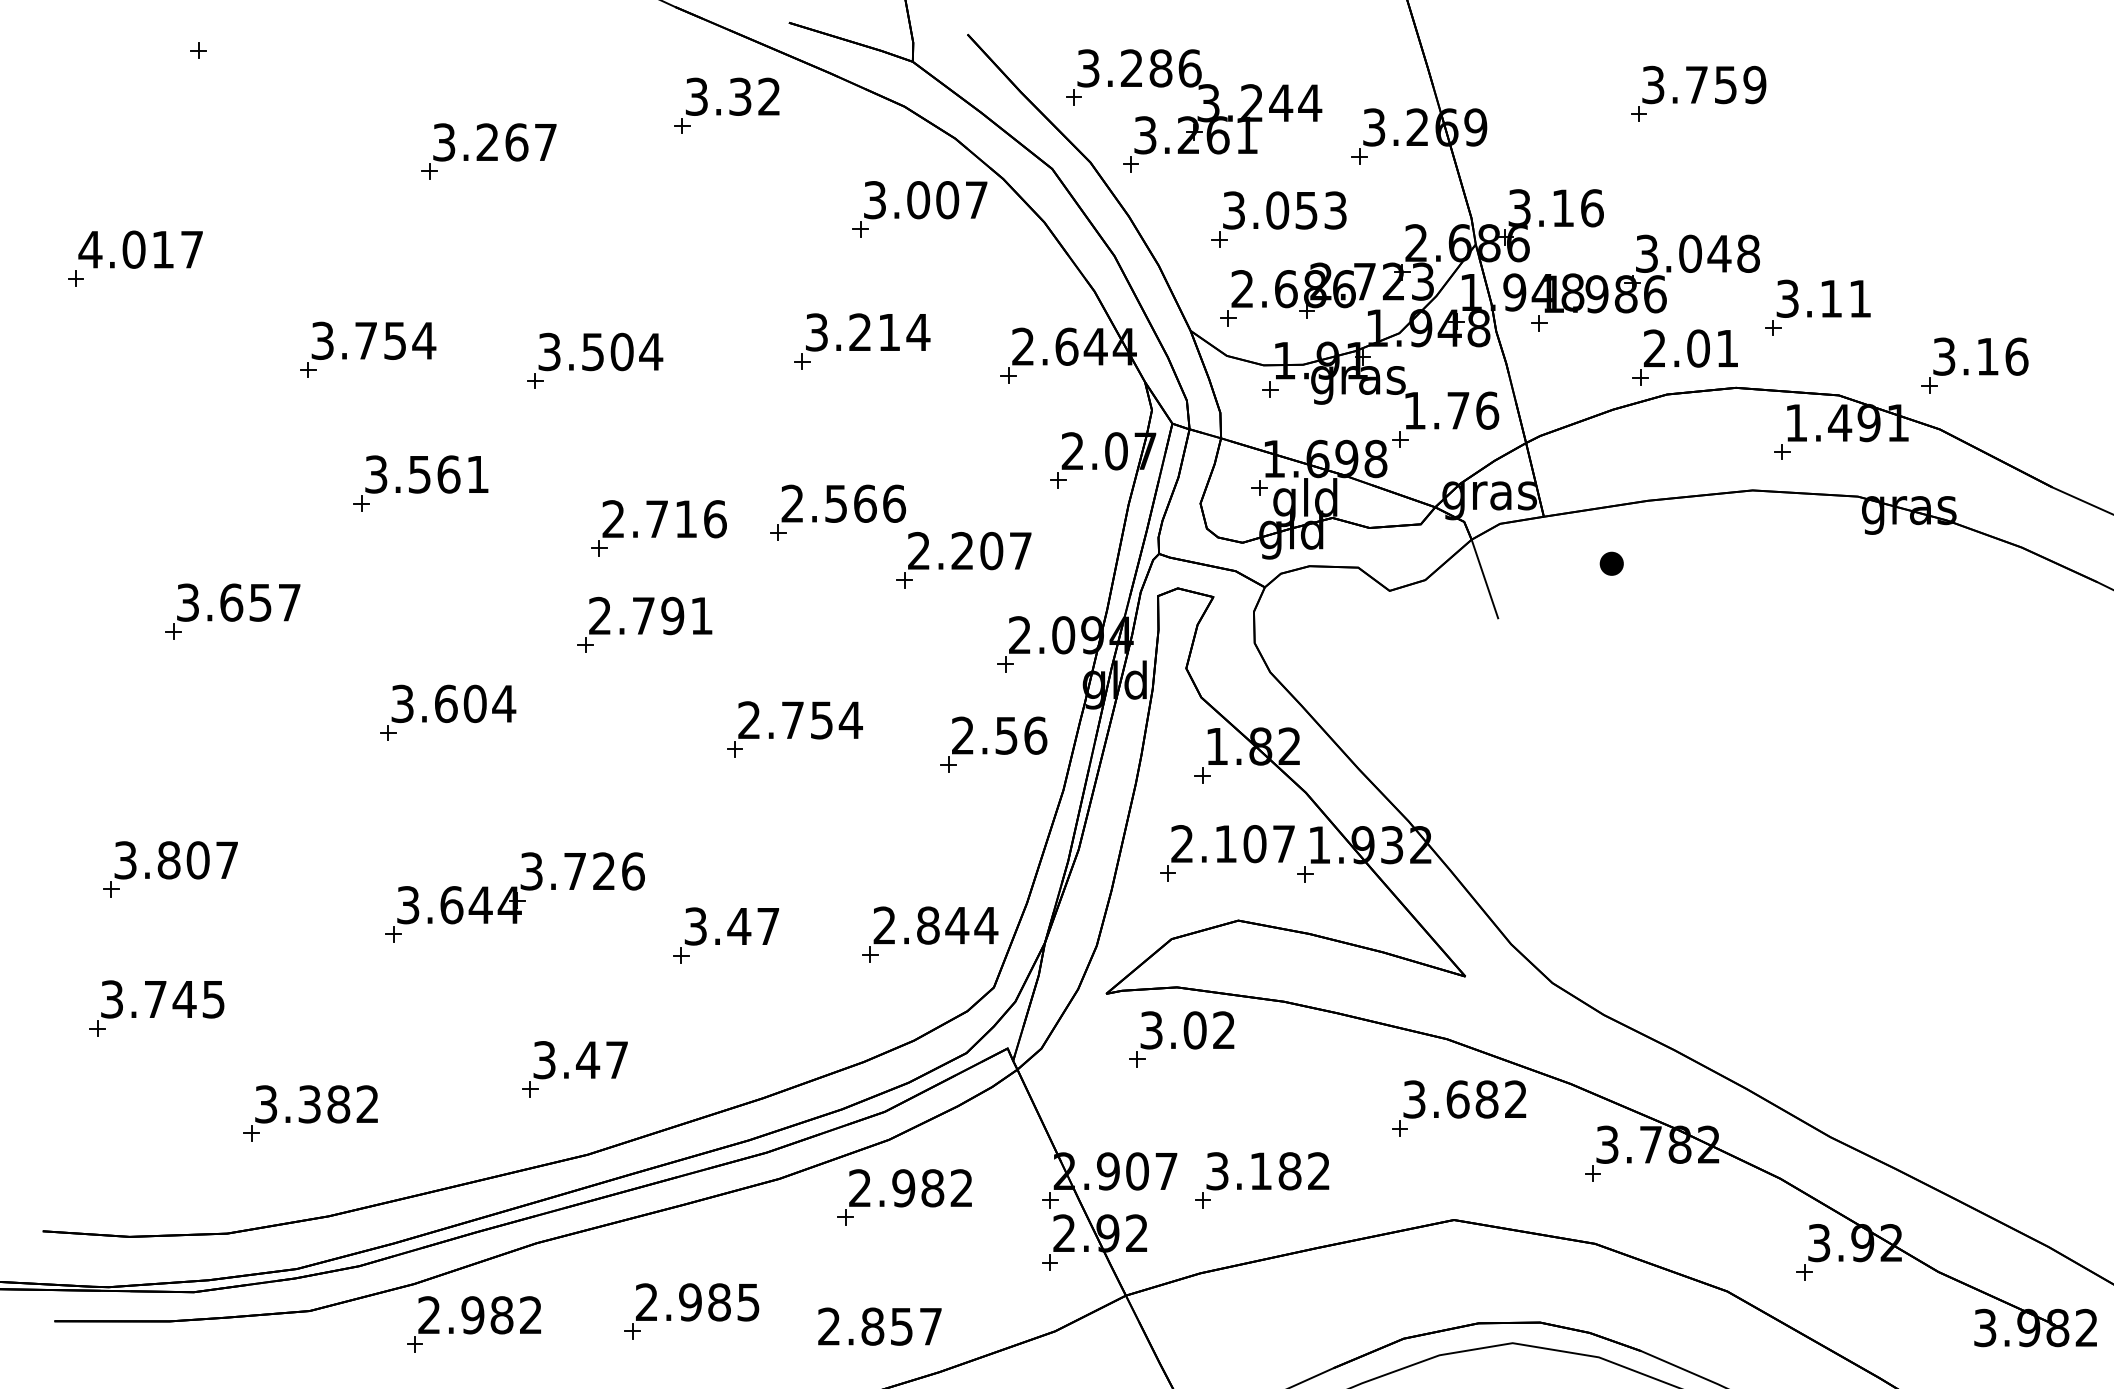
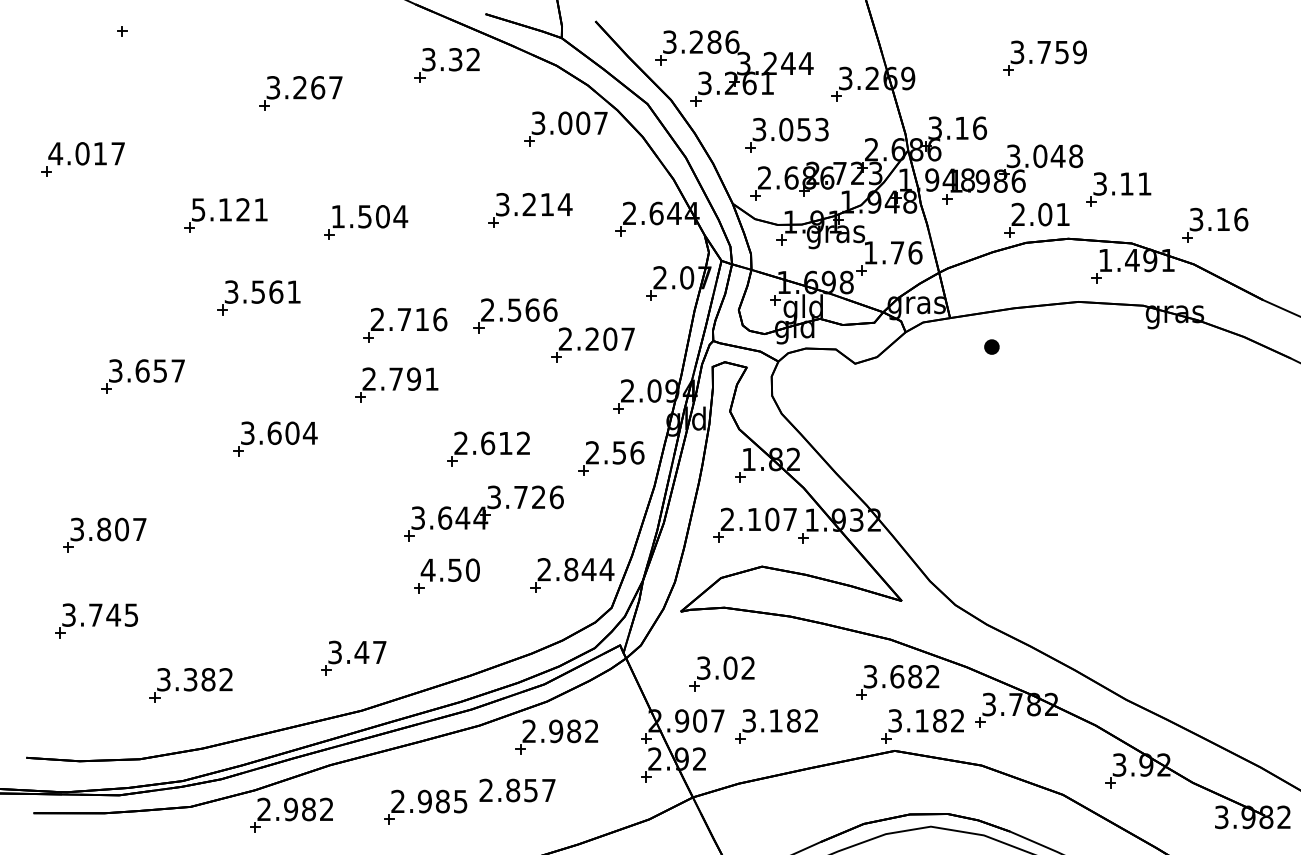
text: (374, 340) -> (230, 209), 3.754 -> 5.121
text: (548, 351) -> (337, 216), 3.504 -> 1.504
line: (1484, 579) -> (913, 356), removed
text: (823, 720) -> (506, 443), 2.754 -> 2.612
part: (514, 897) -> (483, 513), moved
text: (730, 925) -> (449, 569), 3.47 -> 4.50
part: (1180, 1039) -> (721, 673), moved
part: (1499, 1180) -> (922, 726), added
text: (879, 1326) -> (517, 790), moved

